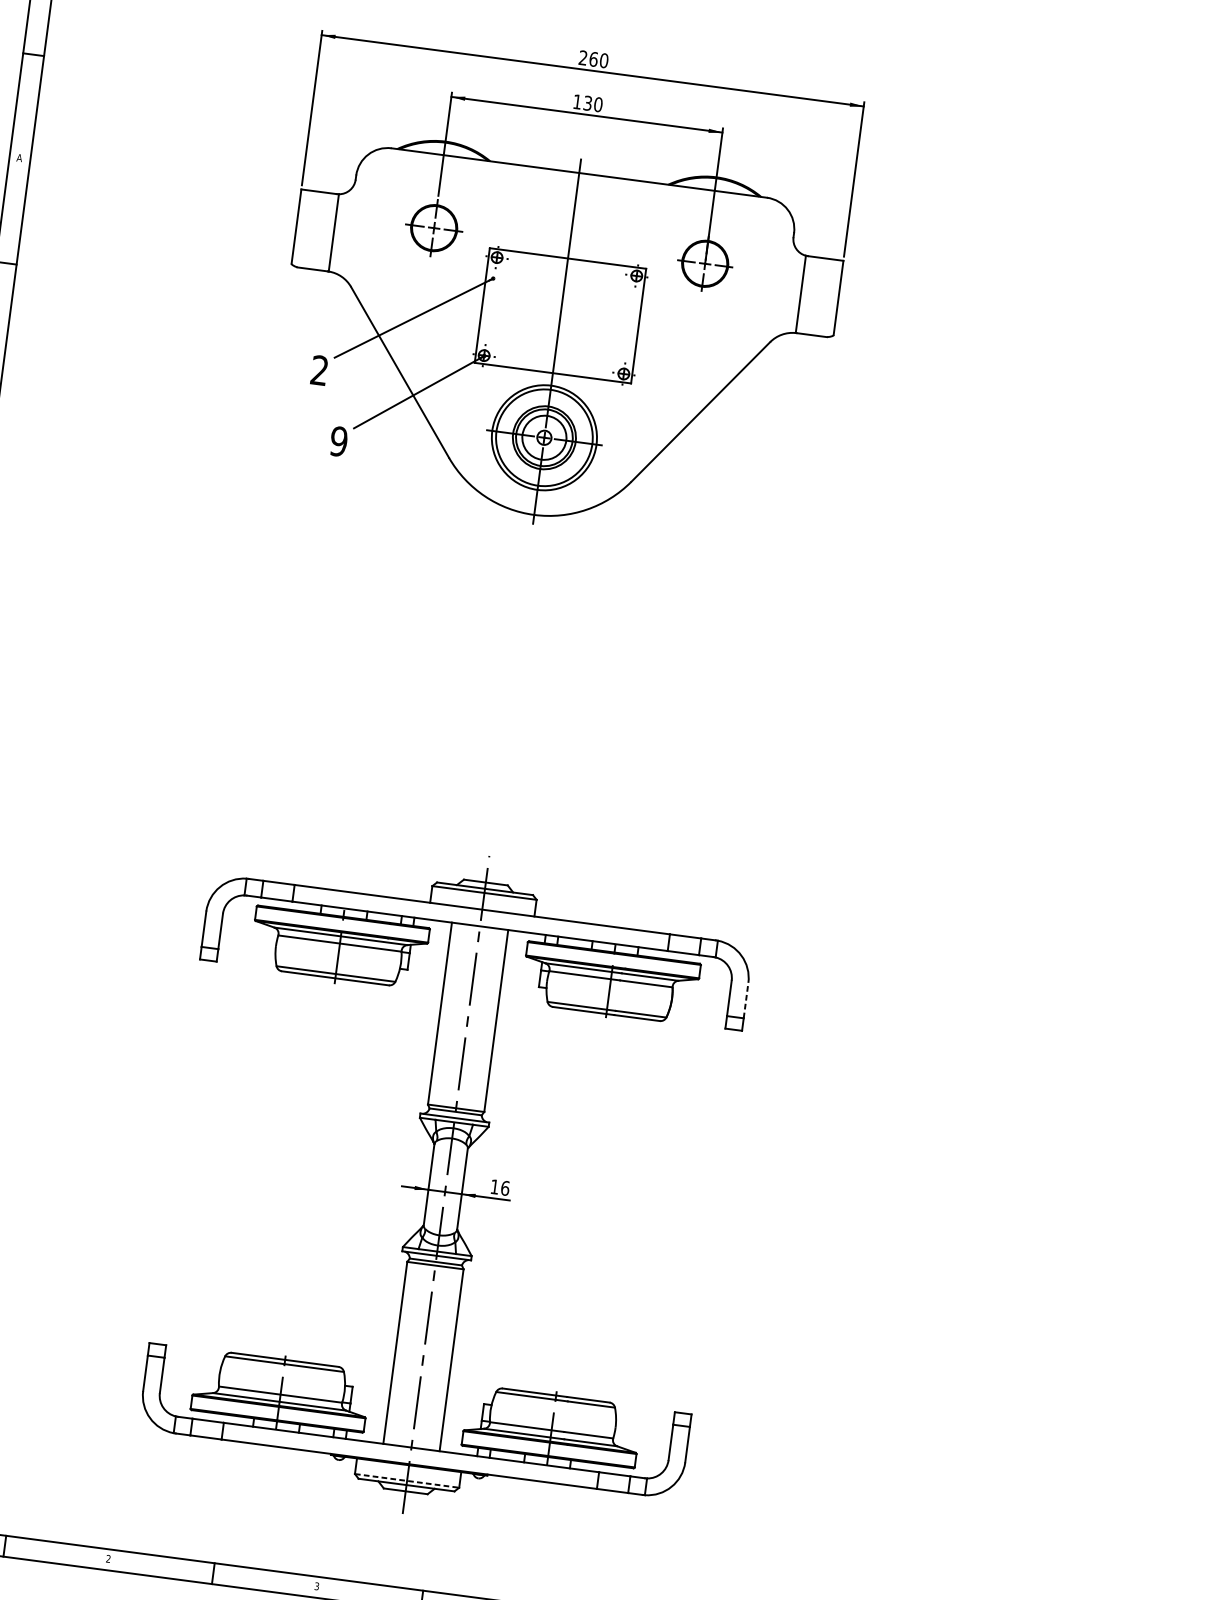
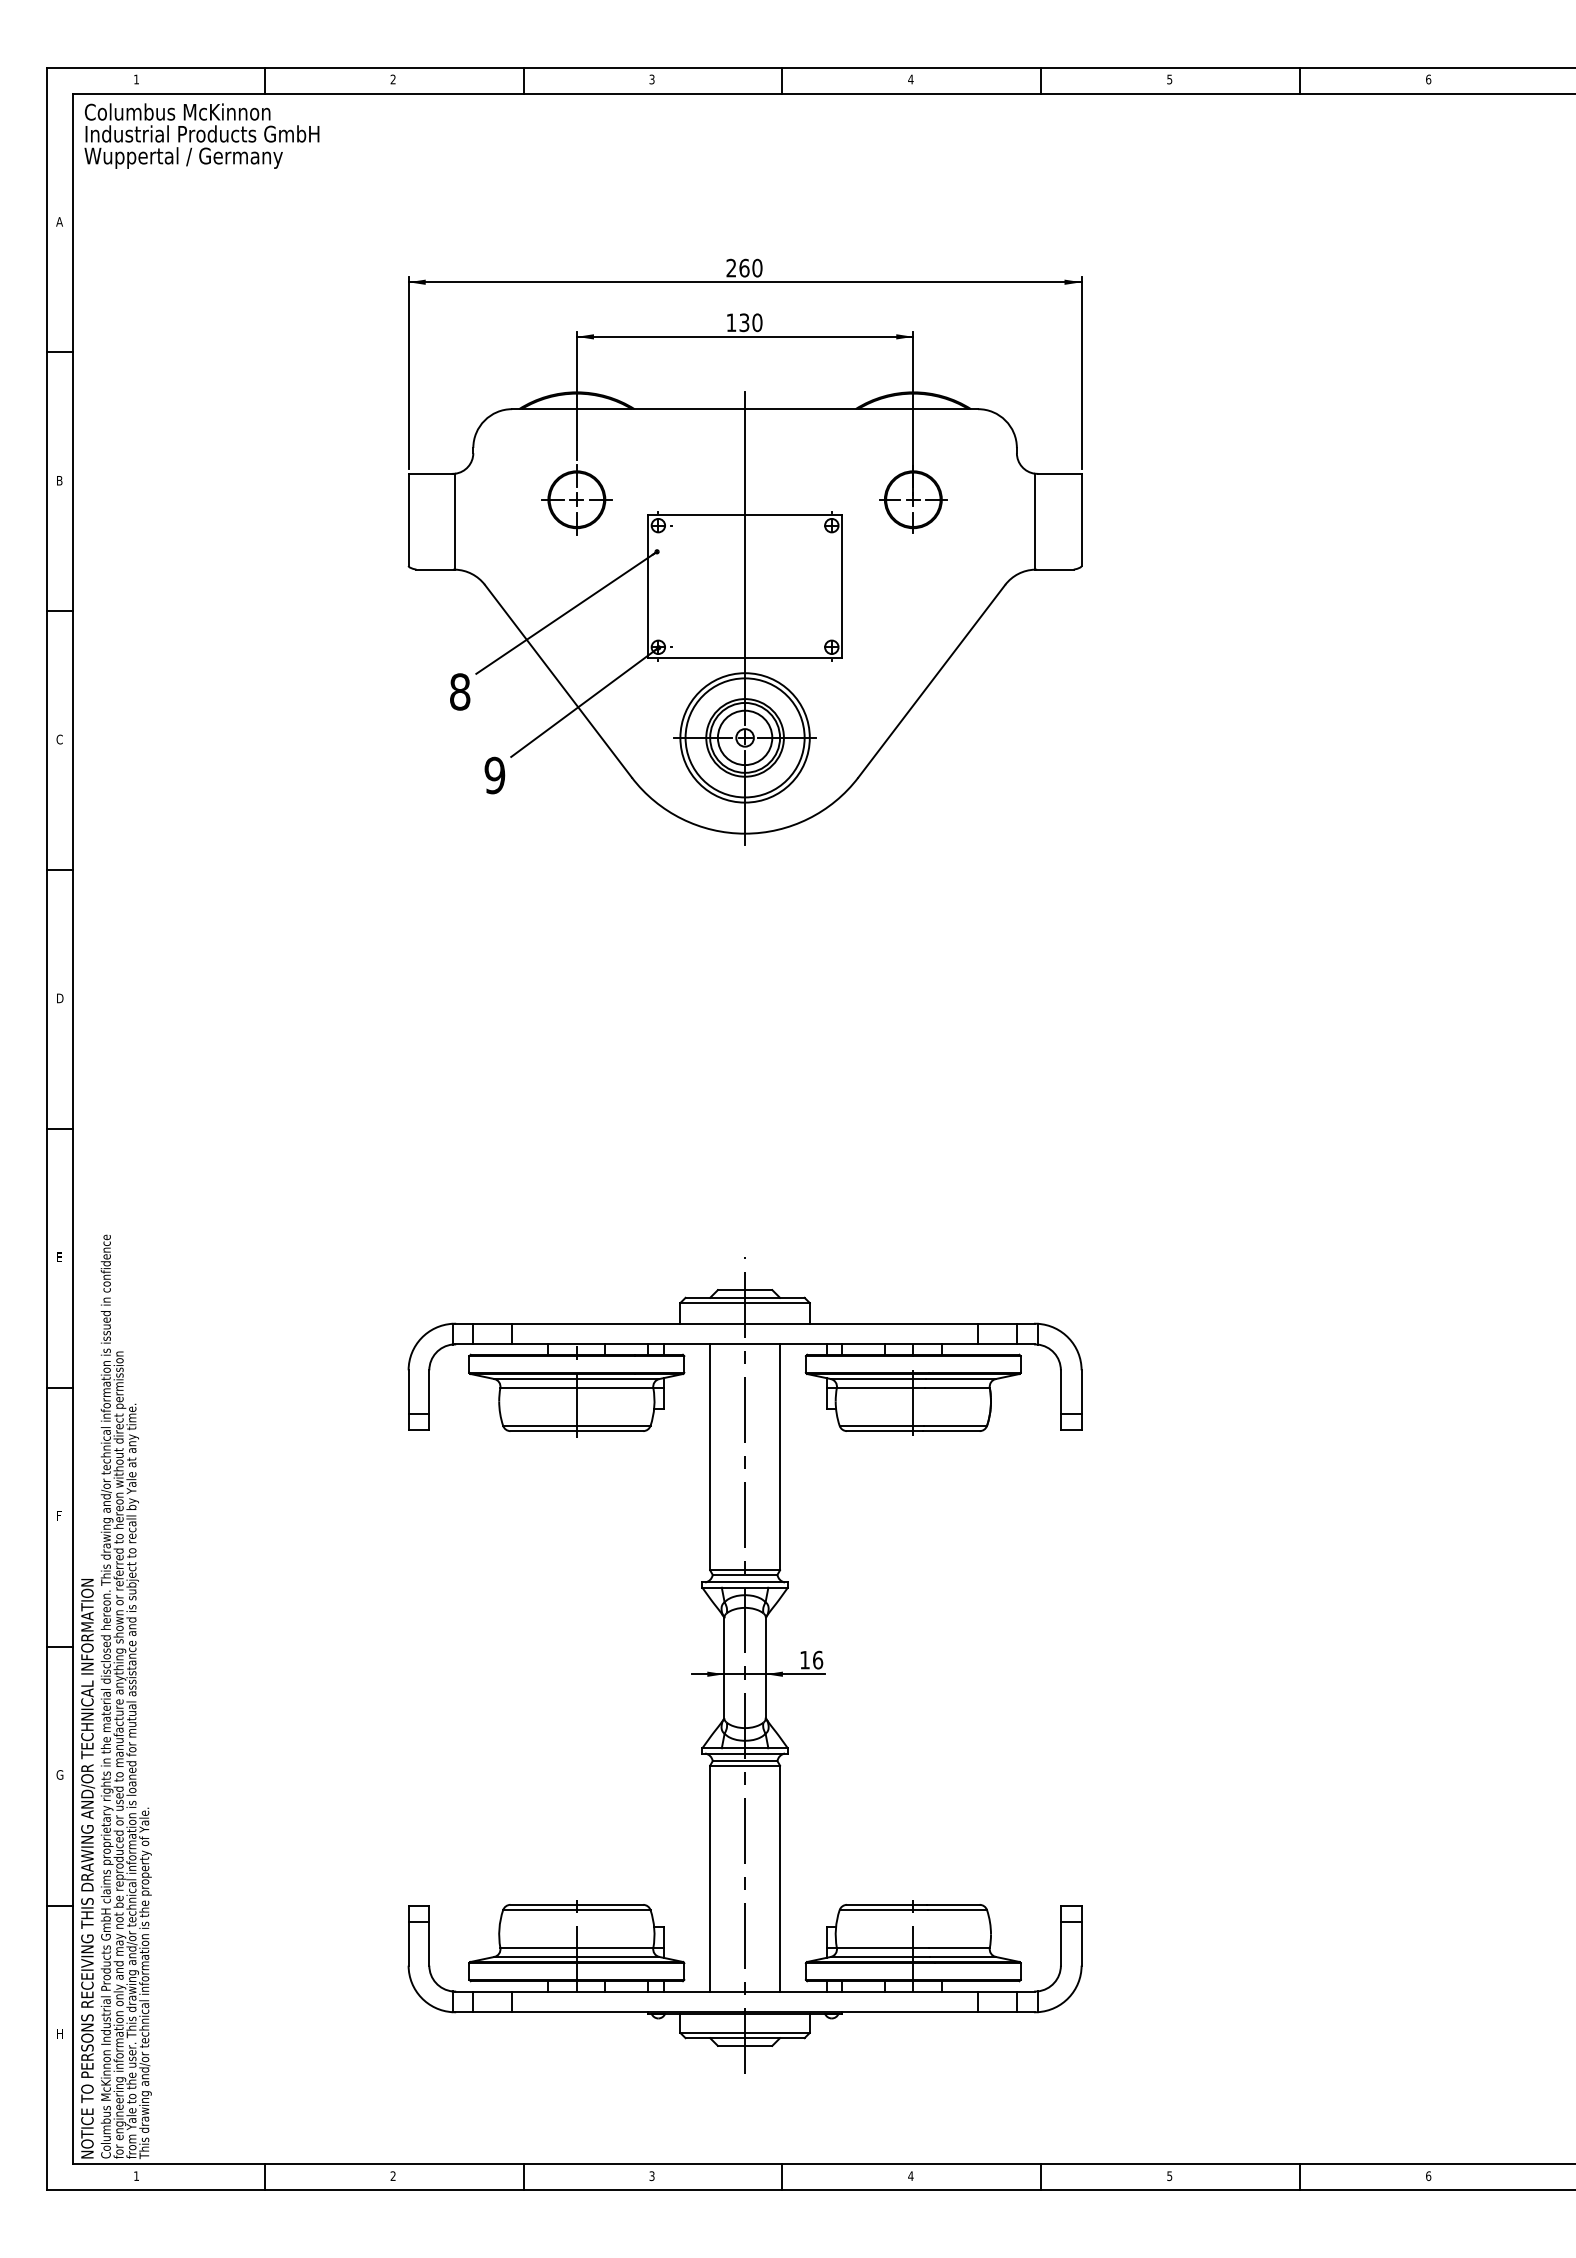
text: (19, 157) -> (59, 480), A -> B
text: (320, 370) -> (460, 691), 2 -> 8
line: (746, 999) -> (1081, 1391), dashed -> solid
line: (407, 1480) -> (745, 2032), dashed -> solid

